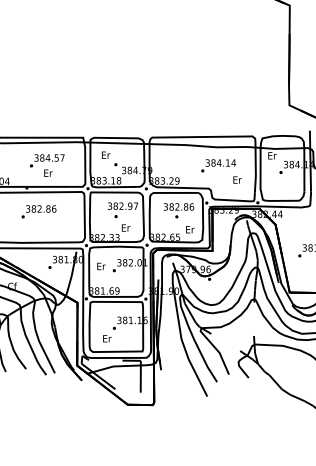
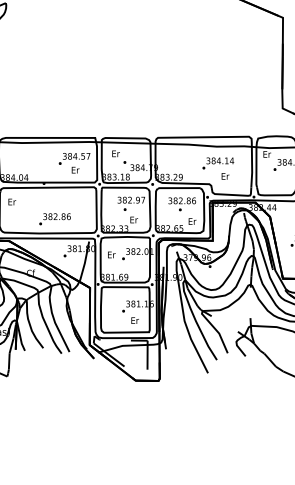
text: (47, 165) -> (74, 163), moved
text: (237, 180) -> (225, 176), moved
text: (38, 212) -> (54, 219), moved
text: (106, 338) -> (134, 320), moved

